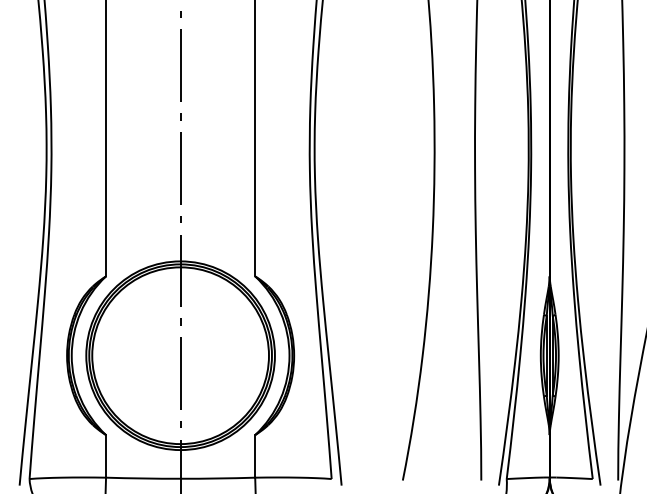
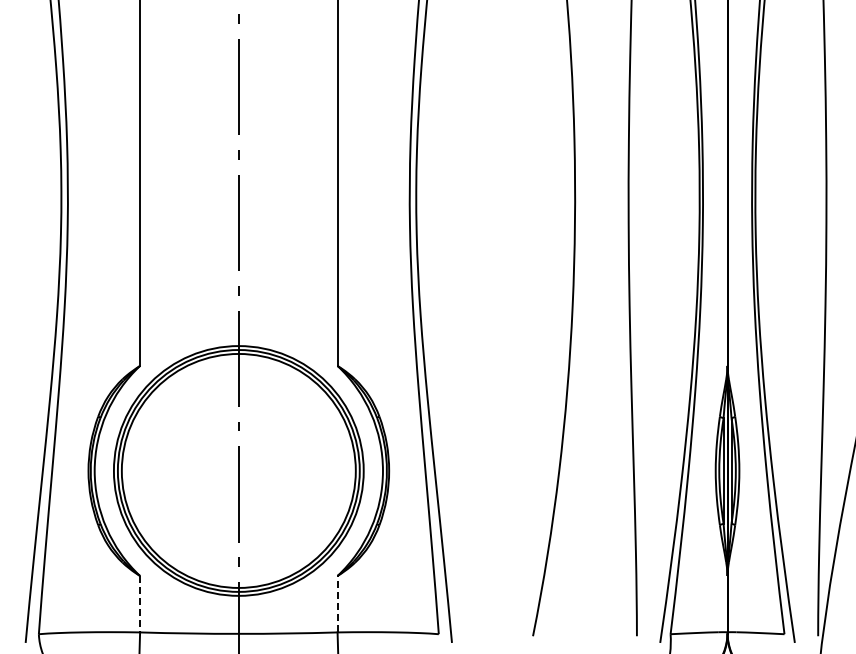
line: (255, 455) -> (337, 603), solid -> dashed
line: (106, 456) -> (140, 604), solid -> dashed

